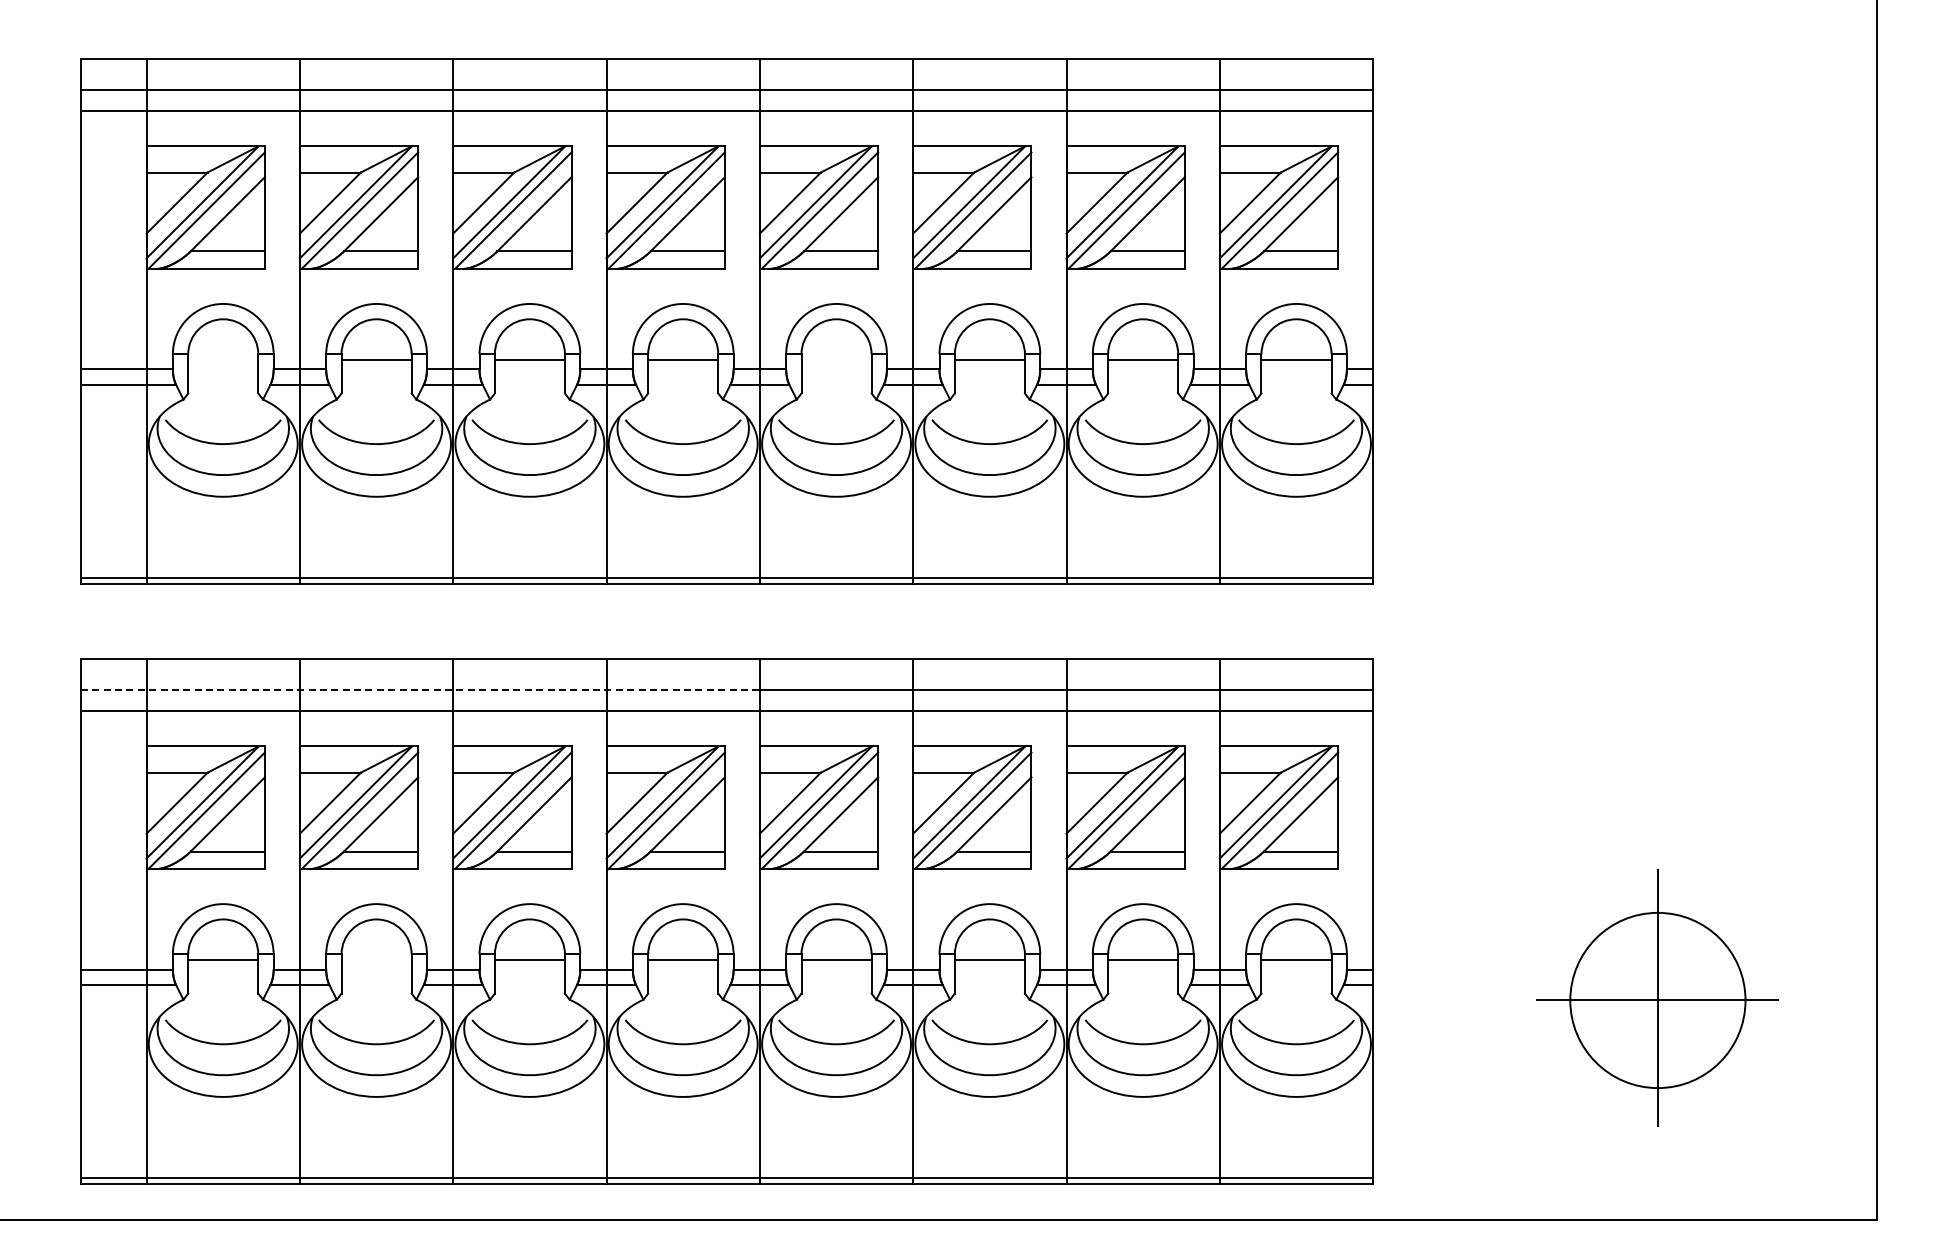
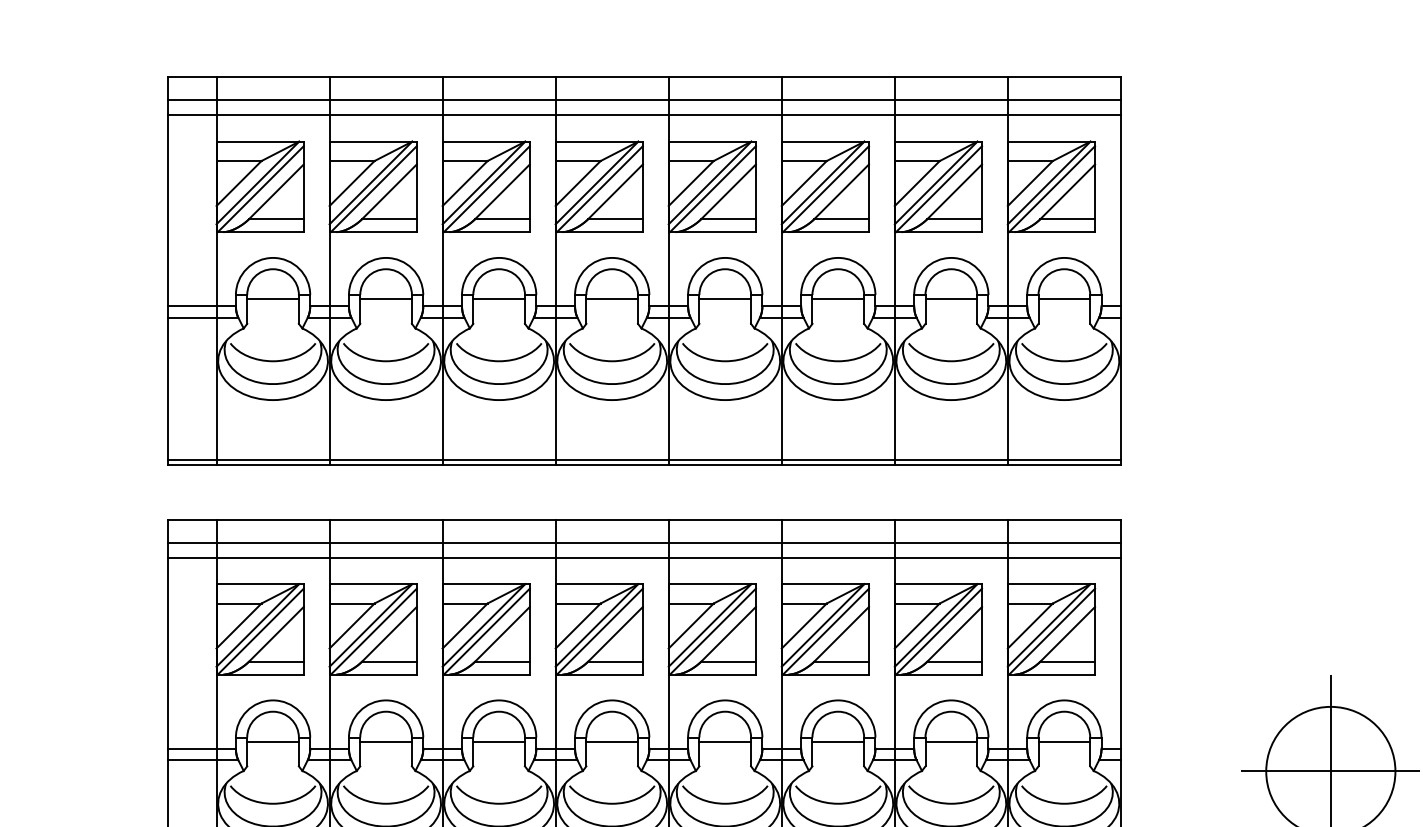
line: (223, 359) -> (273, 298), added
line: (836, 359) -> (725, 298), added
line: (420, 690) -> (418, 542), dashed -> solid
line: (376, 960) -> (386, 741), added

